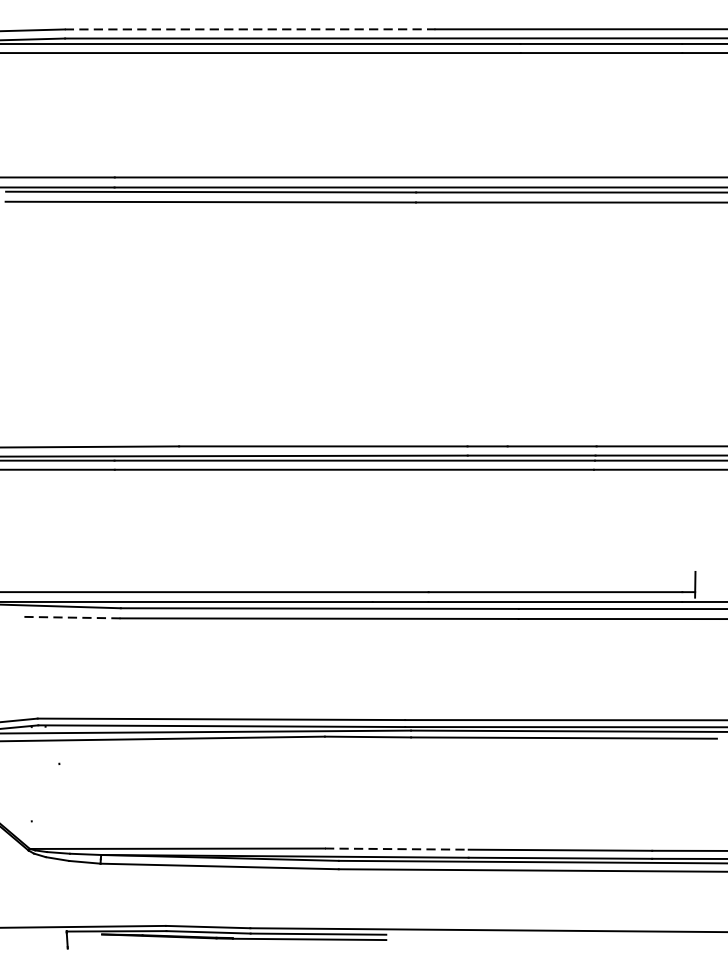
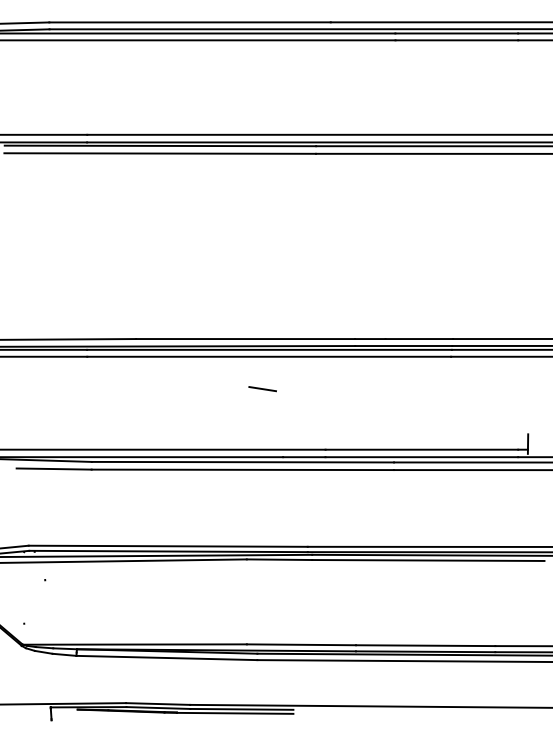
line: (250, 29) -> (190, 22), dashed -> solid
line: (345, 512) -> (262, 389), added
line: (70, 618) -> (53, 469), dashed -> solid
line: (396, 848) -> (301, 644), dashed -> solid

